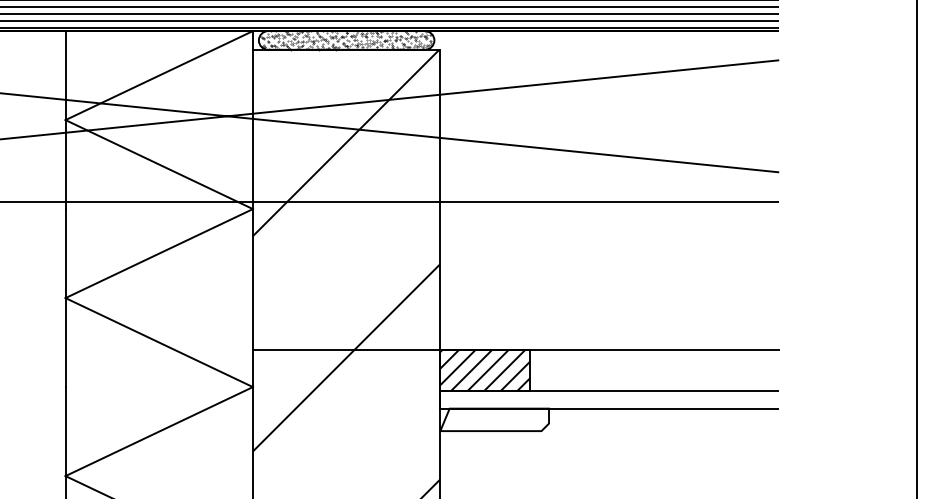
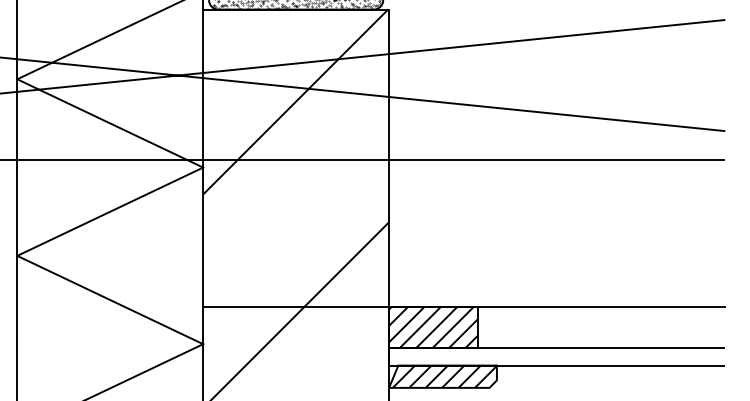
hatch: (496, 419) -> (444, 376), added

